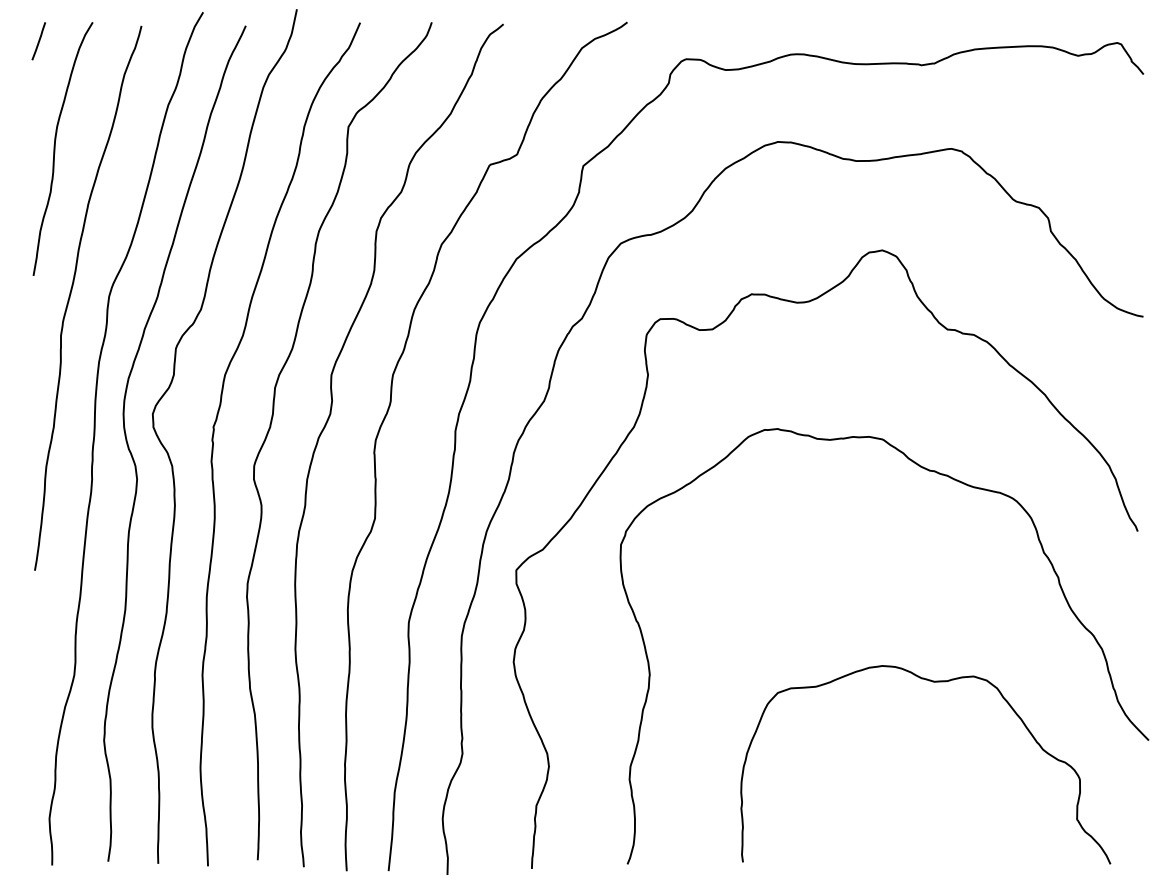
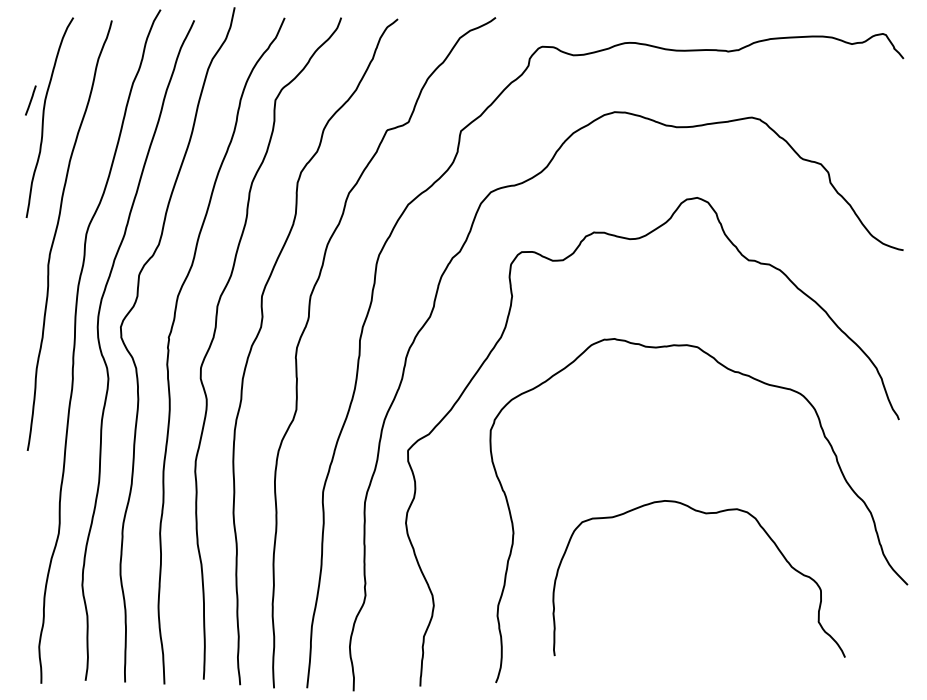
line: (38, 41) -> (30, 100), moved
curve: (932, 682) -> (704, 513), moved

